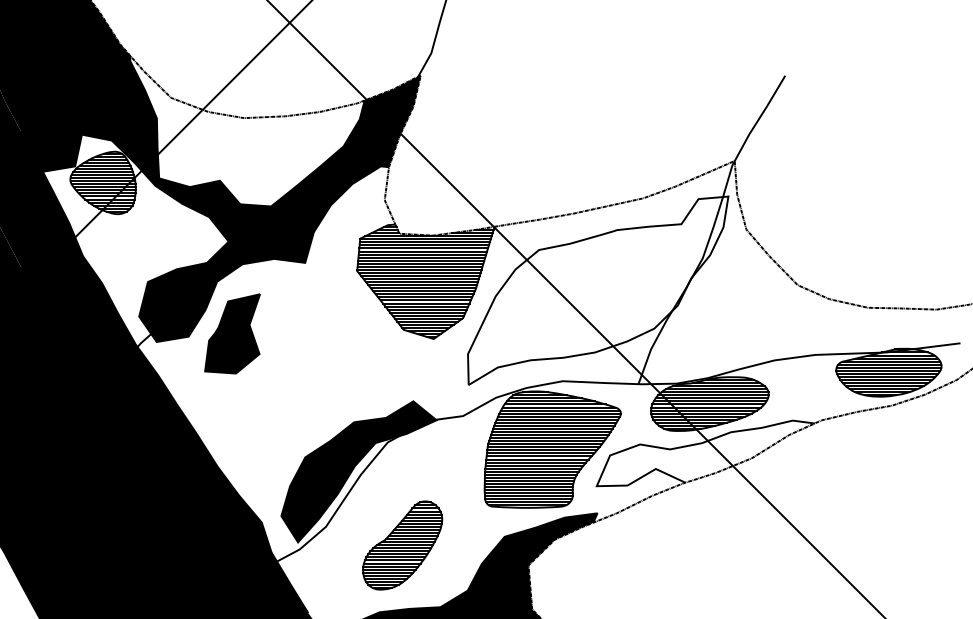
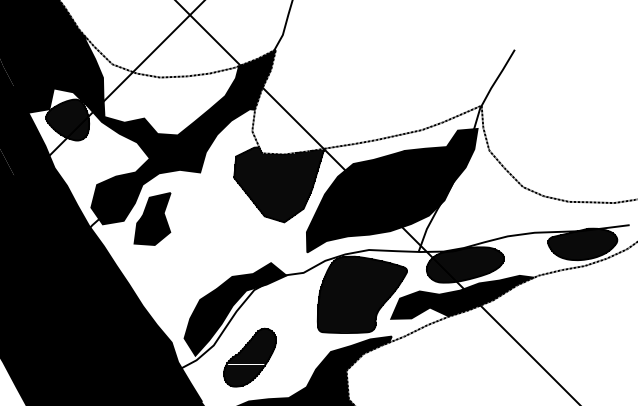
fill: (597, 290) -> (391, 190), added
fill: (705, 452) -> (462, 296), added
part: (401, 545) -> (249, 357), moved

